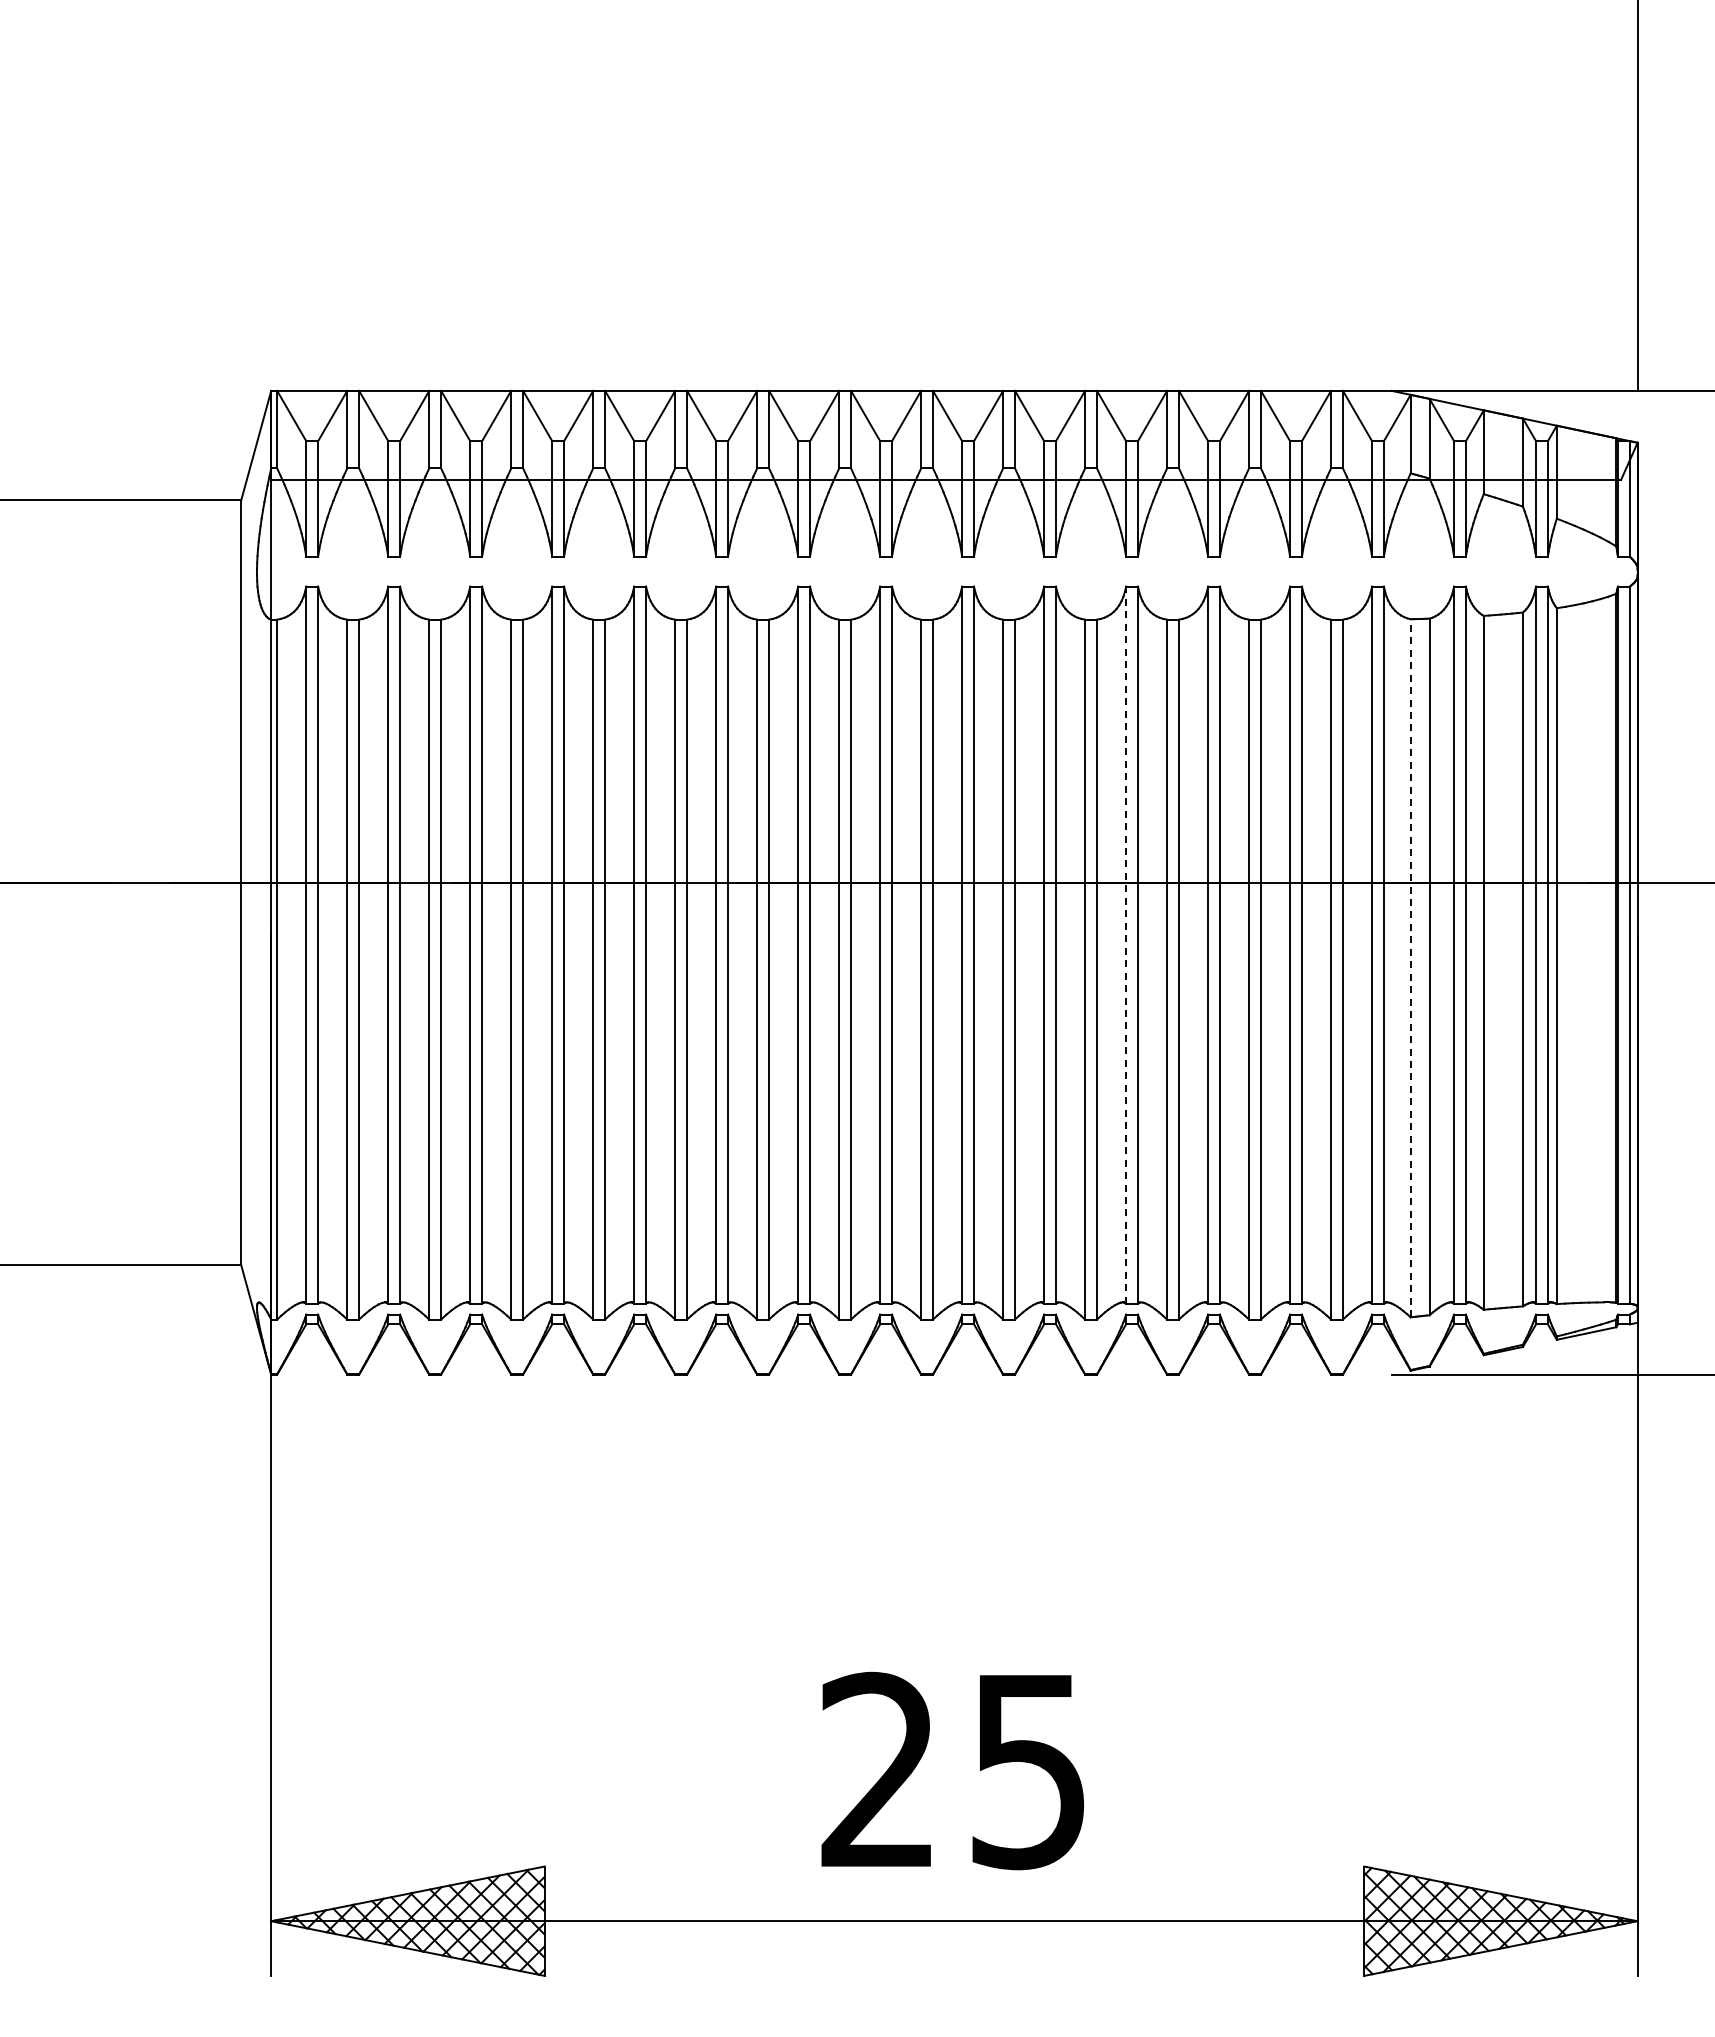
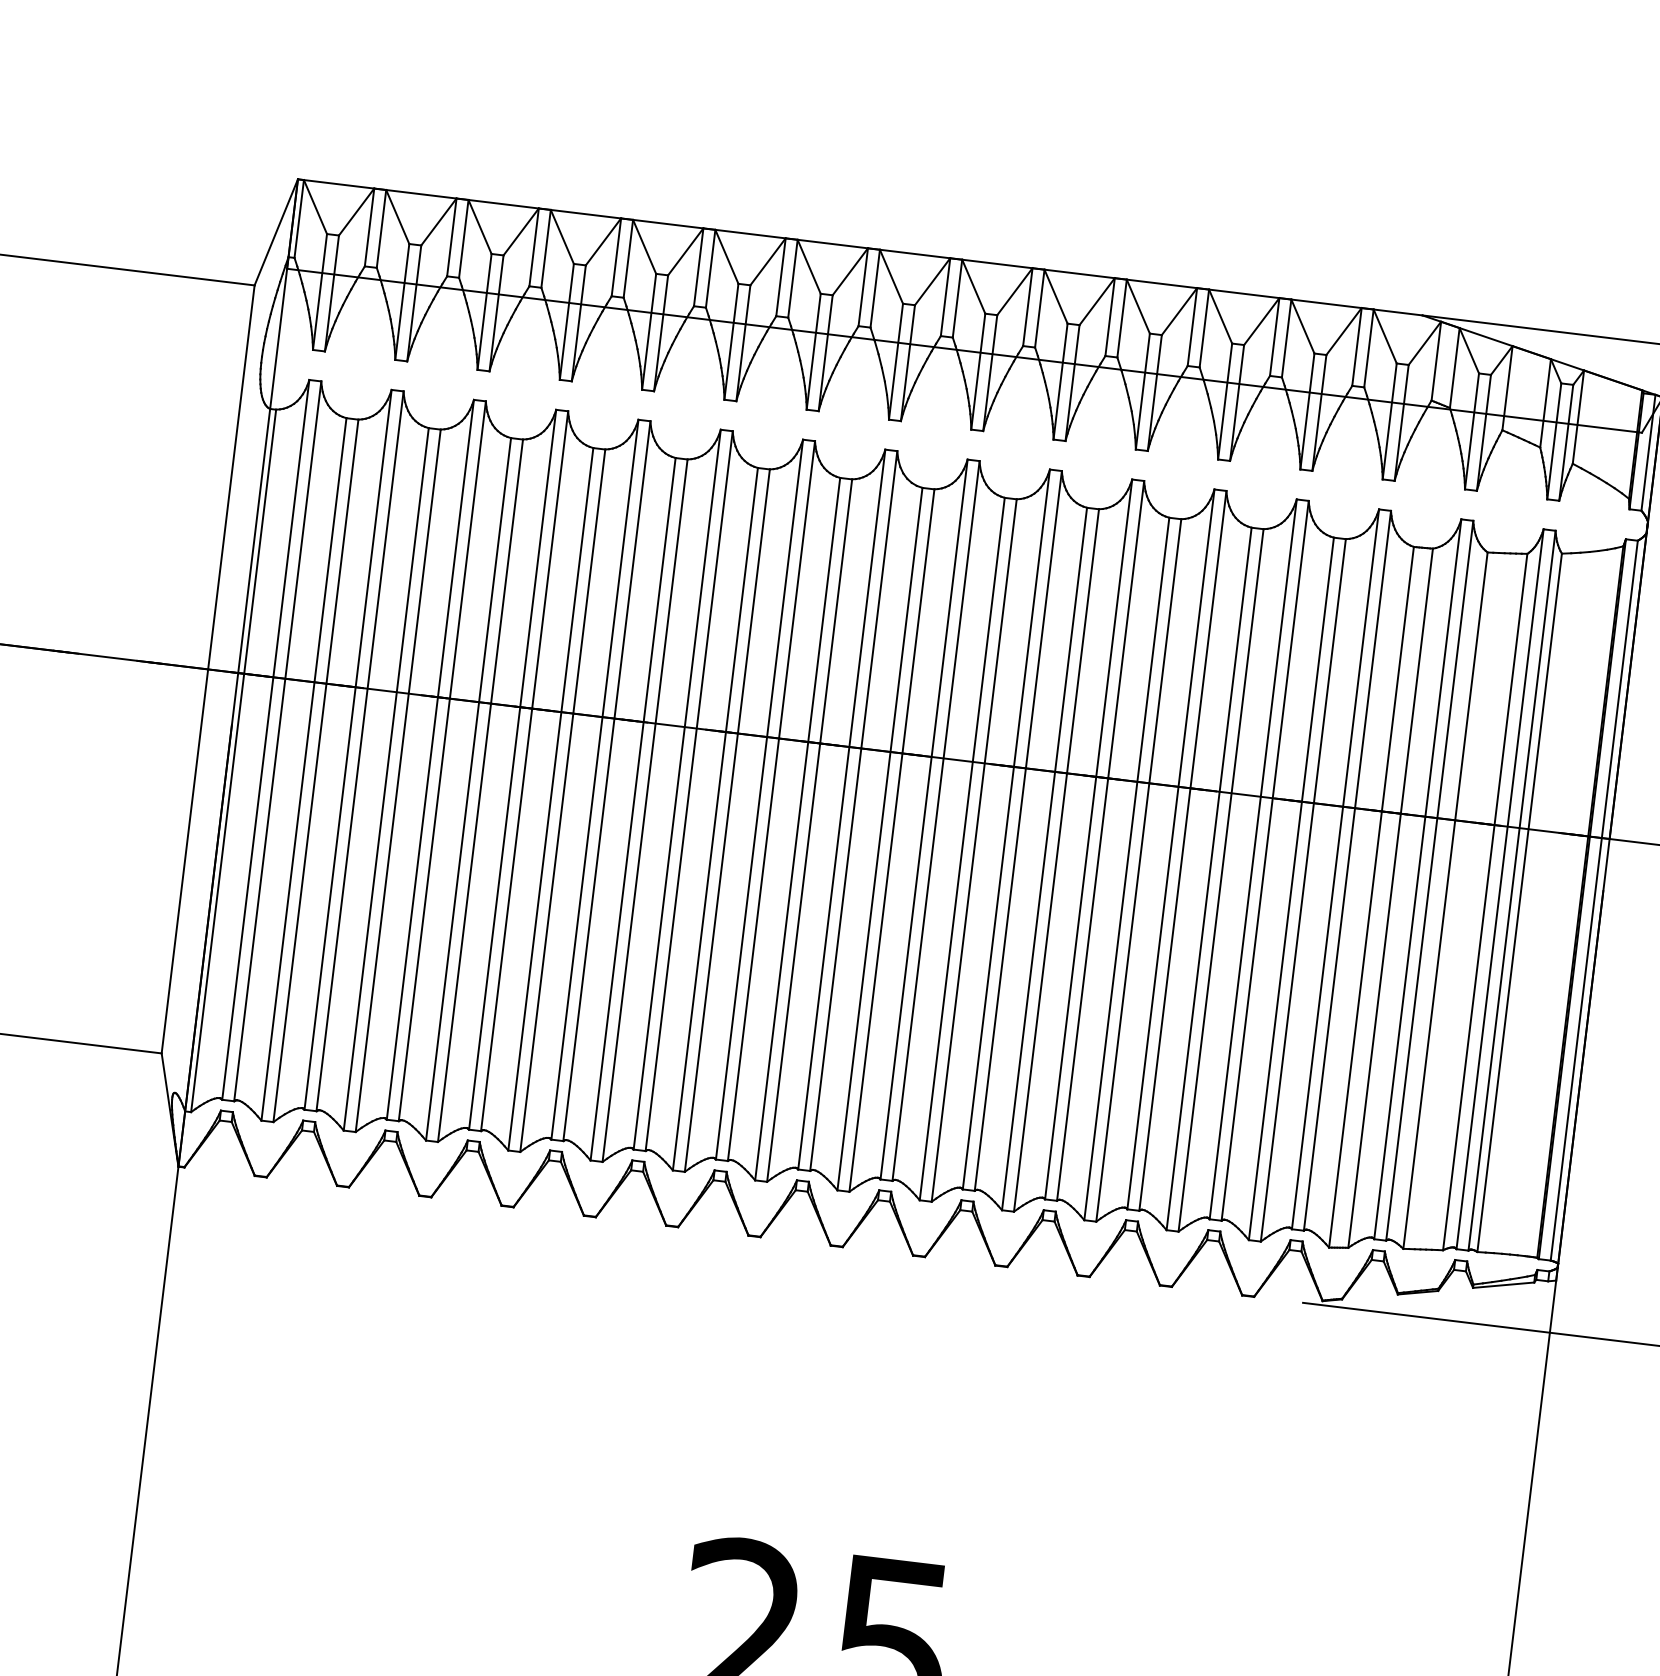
line: (1126, 945) -> (1089, 839), dashed -> solid
line: (1410, 967) -> (1371, 896), dashed -> solid

